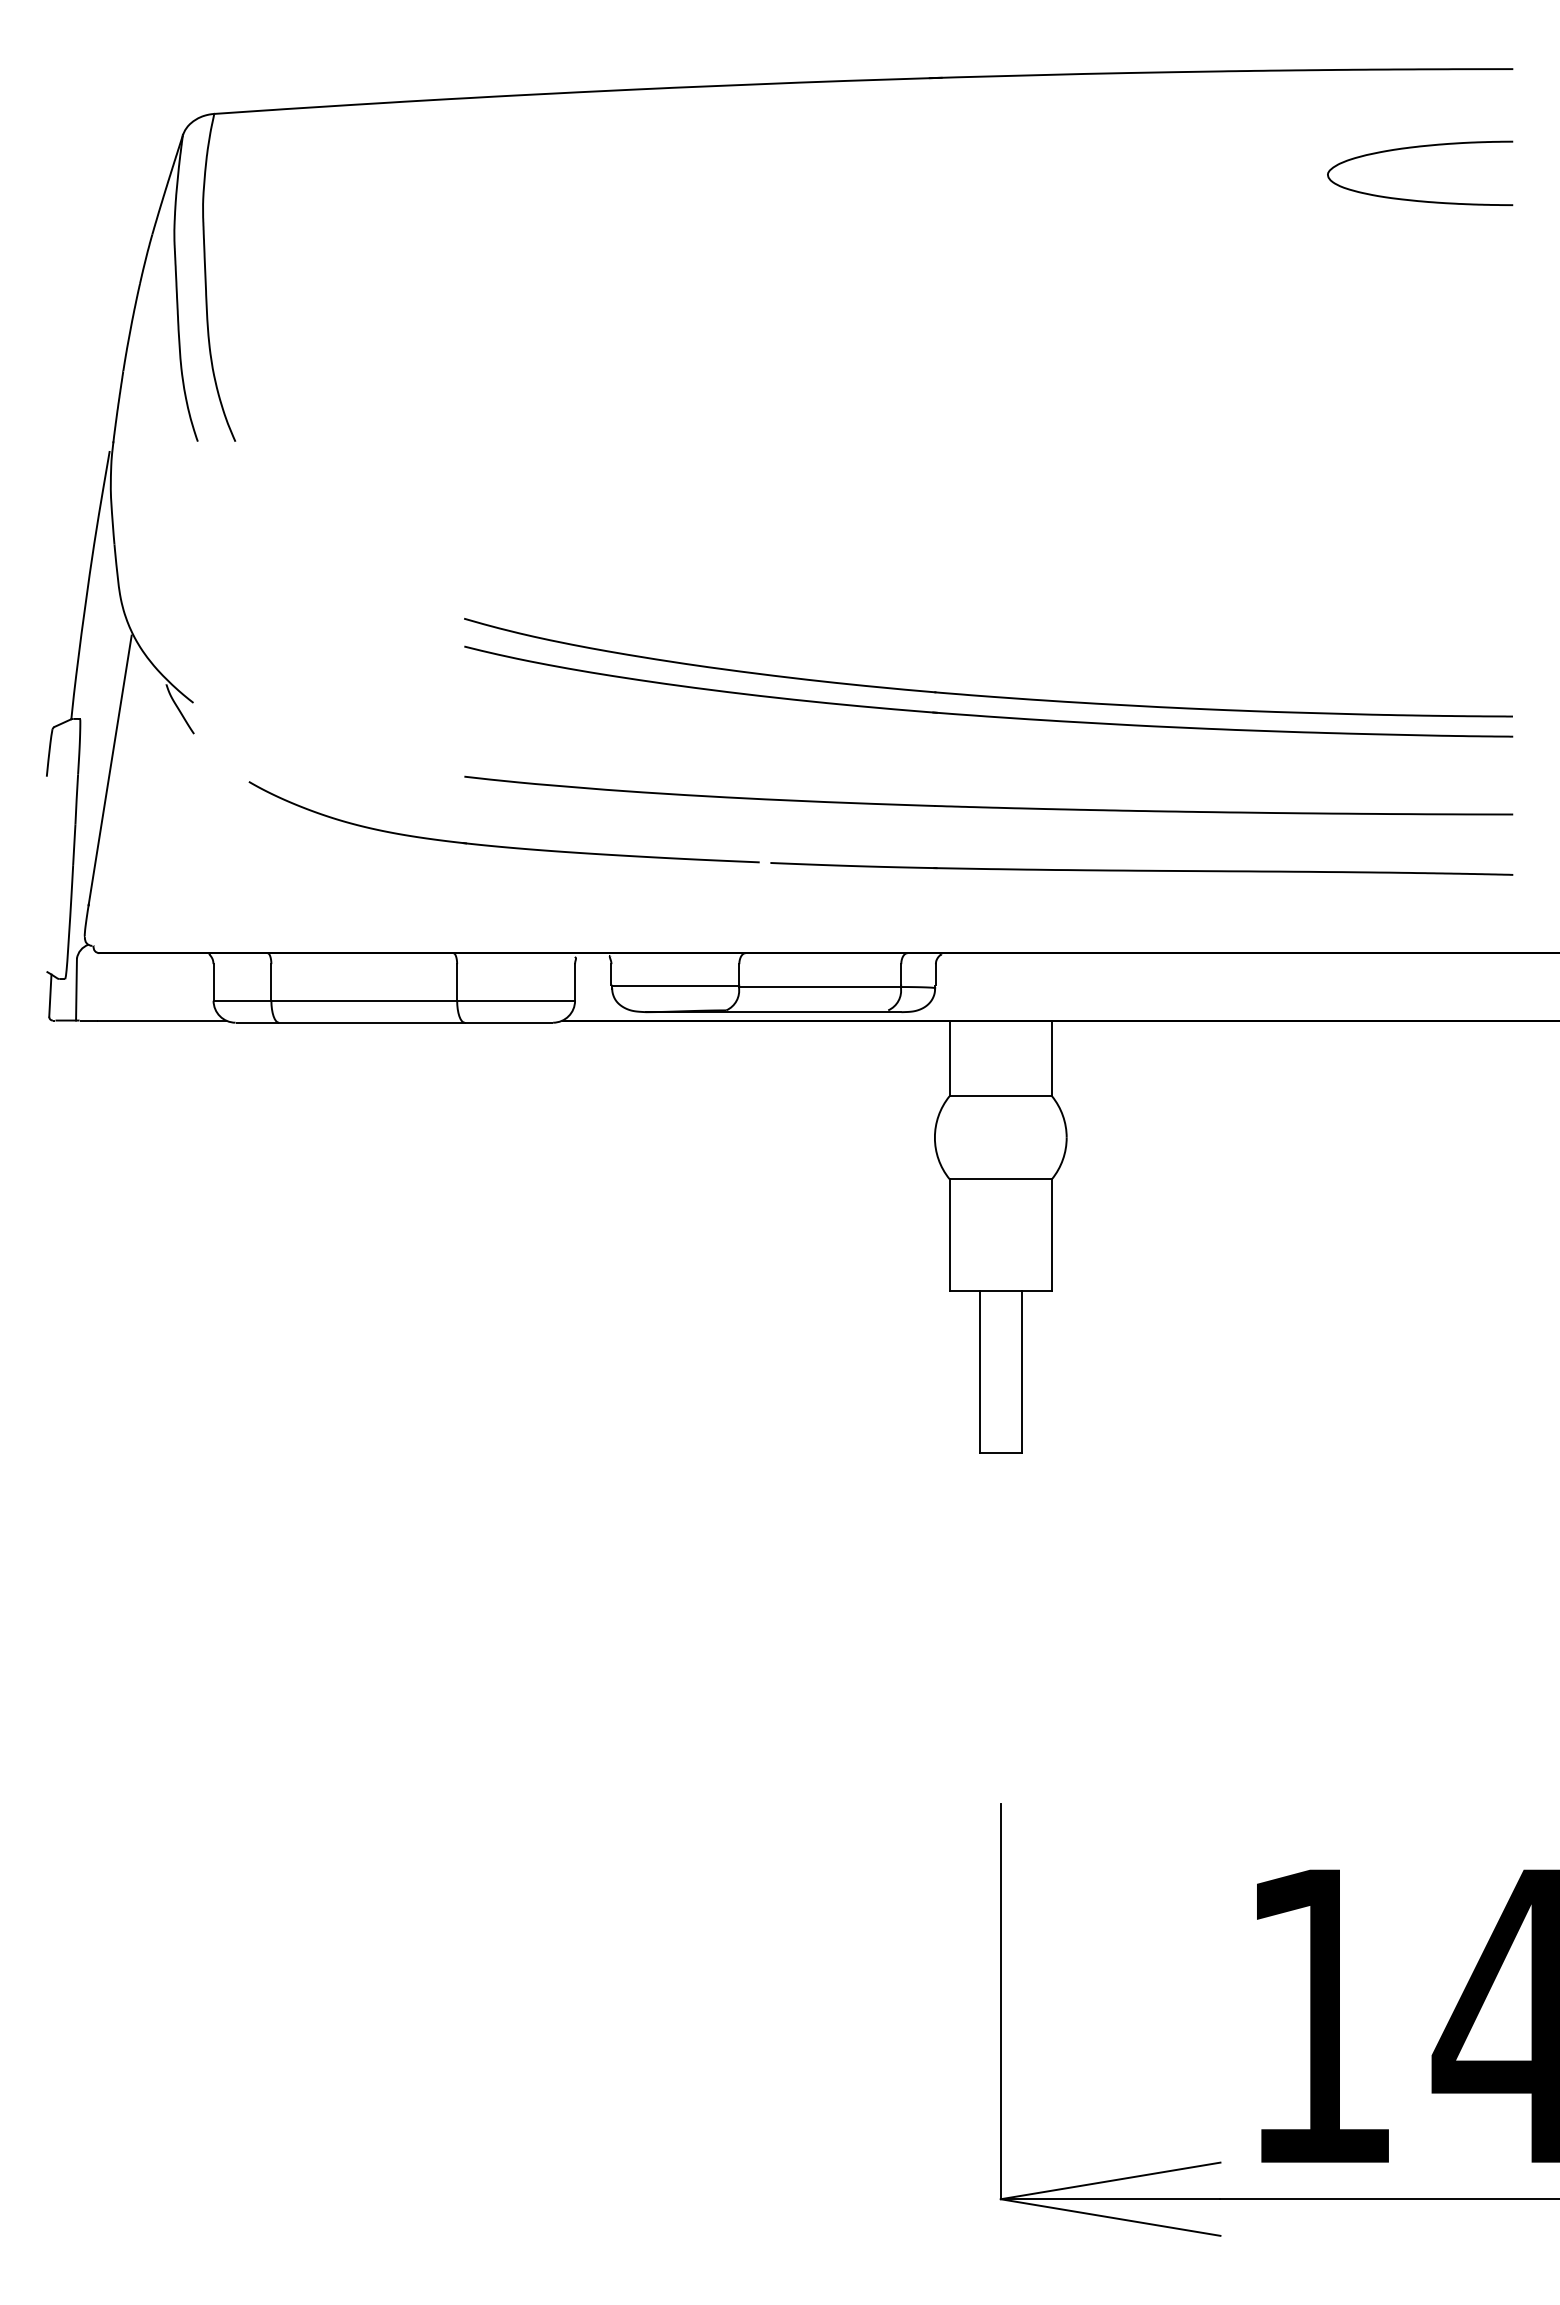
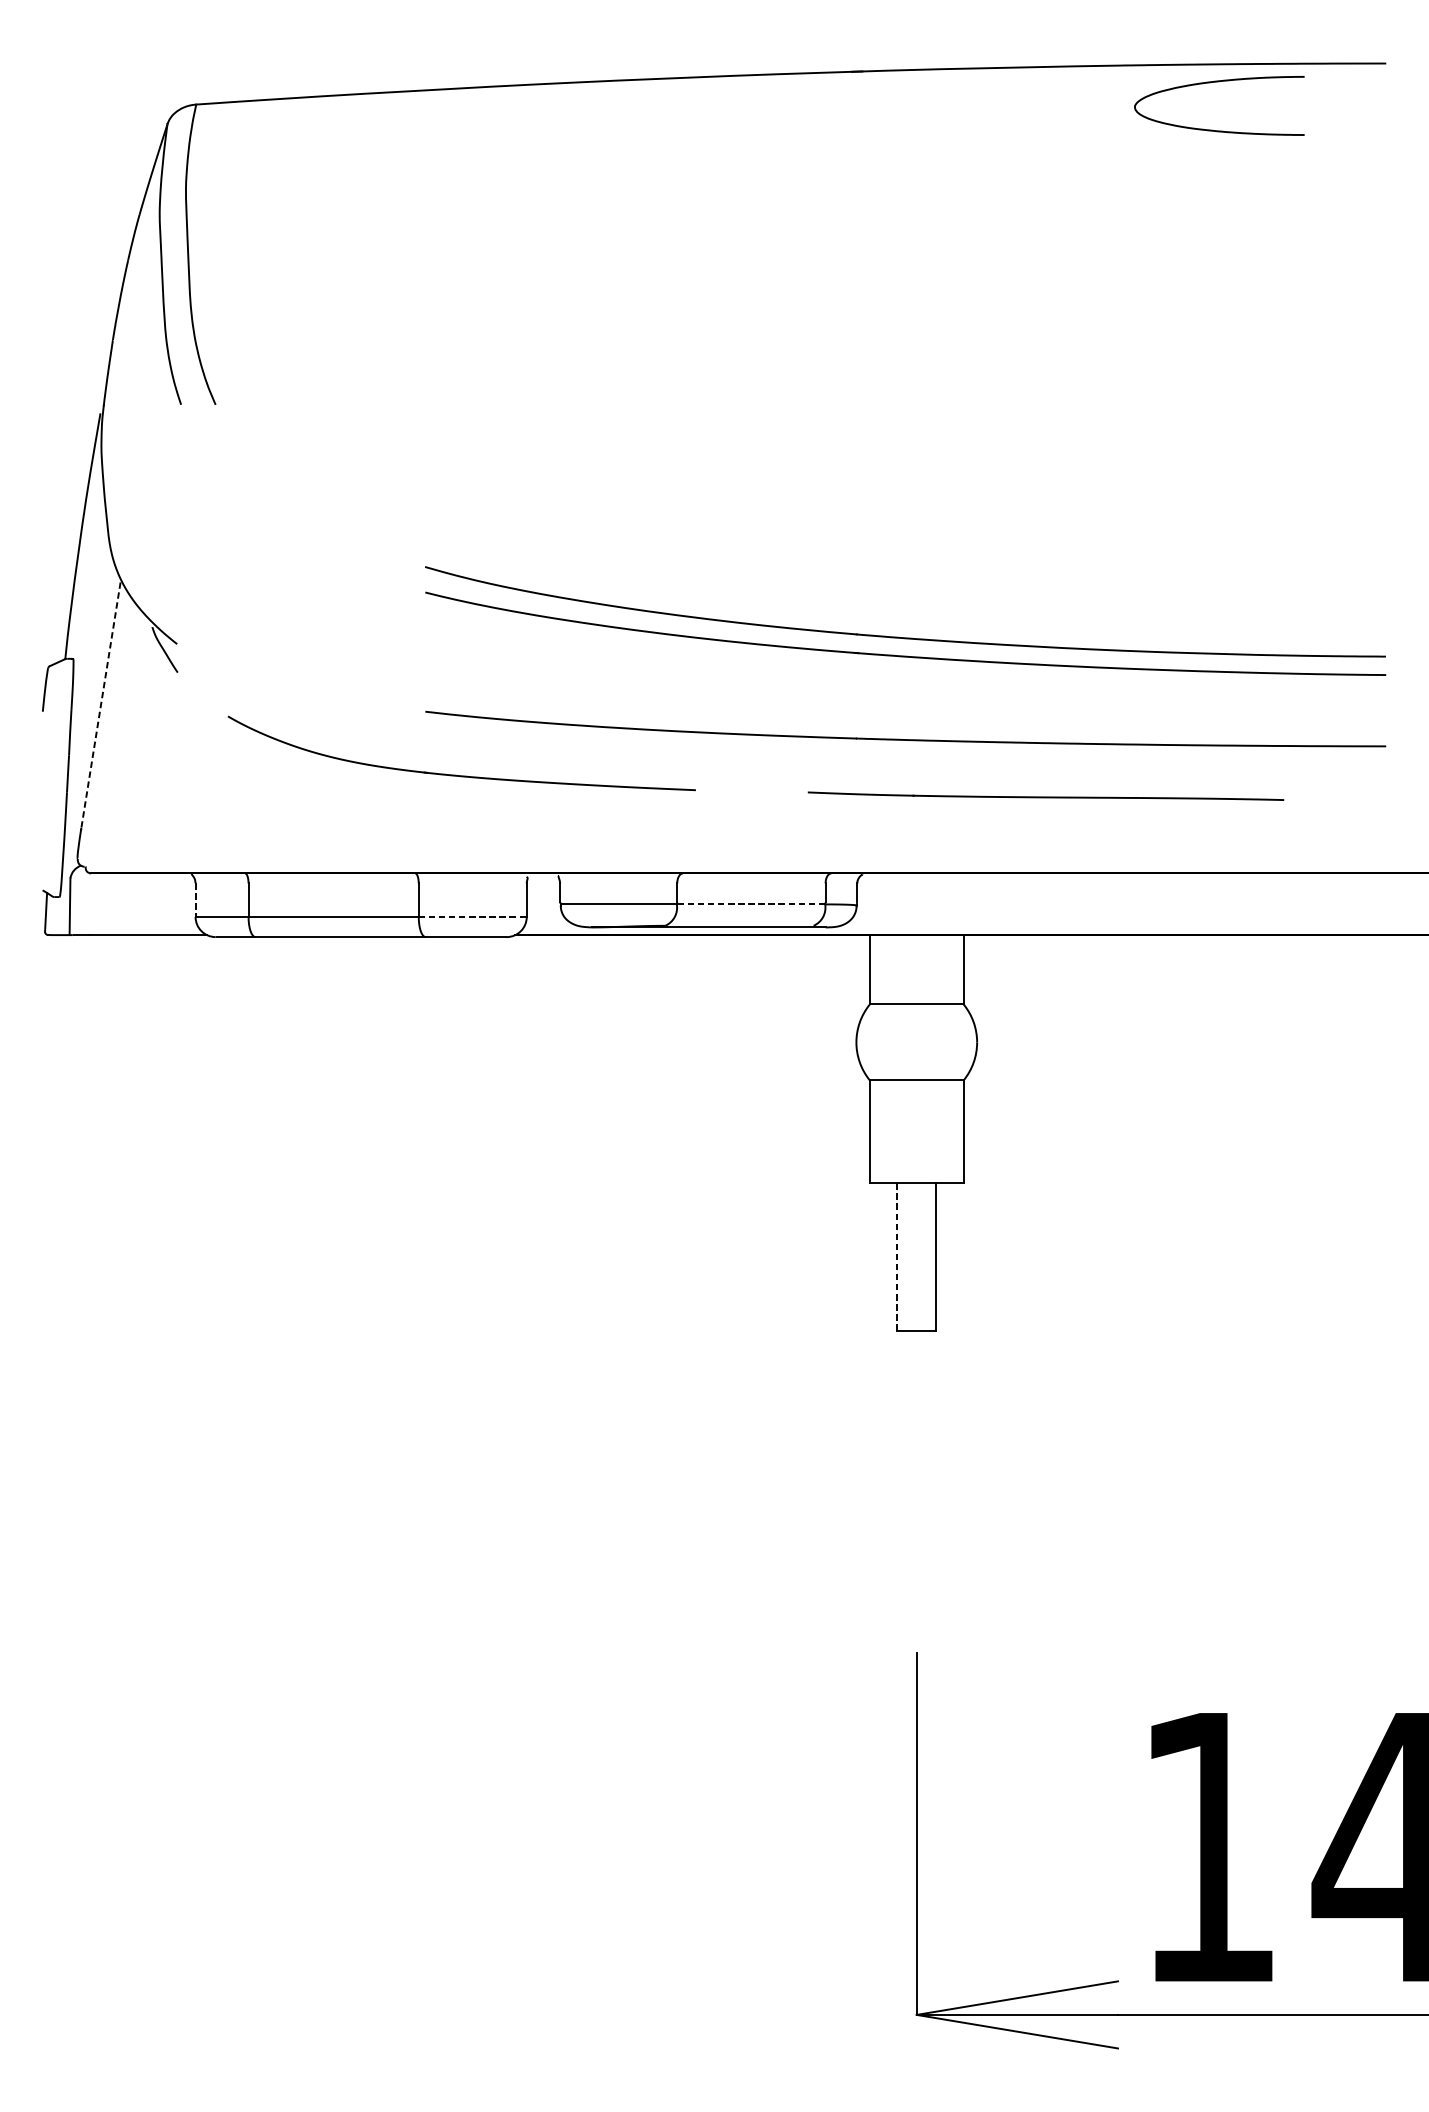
curve: (1413, 148) -> (1213, 83), moved
line: (110, 770) -> (101, 706), solid -> dashed
part: (1141, 868) -> (1045, 795), size x0.7
line: (213, 982) -> (195, 900), solid -> dashed
line: (819, 987) -> (750, 904), solid -> dashed
line: (516, 1000) -> (473, 916), solid -> dashed
line: (979, 1372) -> (897, 1257), solid -> dashed

